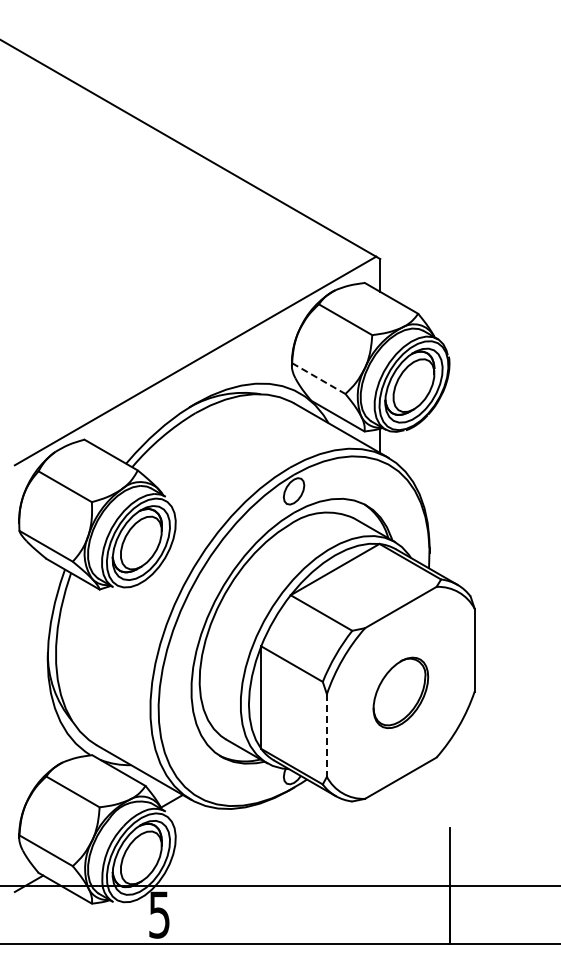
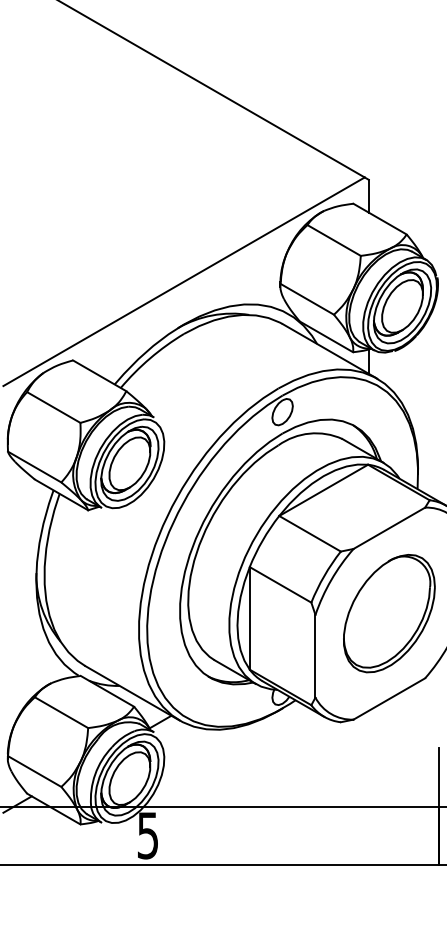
line: (318, 378) -> (307, 299), dashed -> solid
part: (400, 692) -> (389, 613), size x1.67
line: (326, 736) -> (315, 657), dashed -> solid

